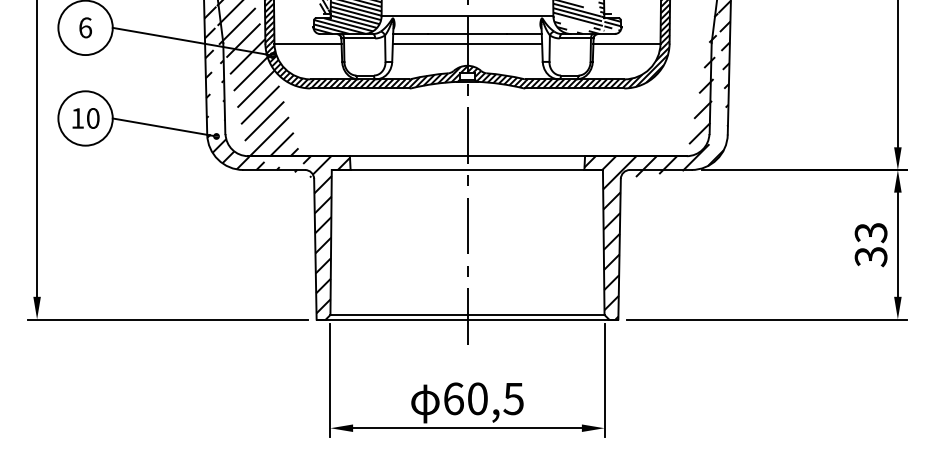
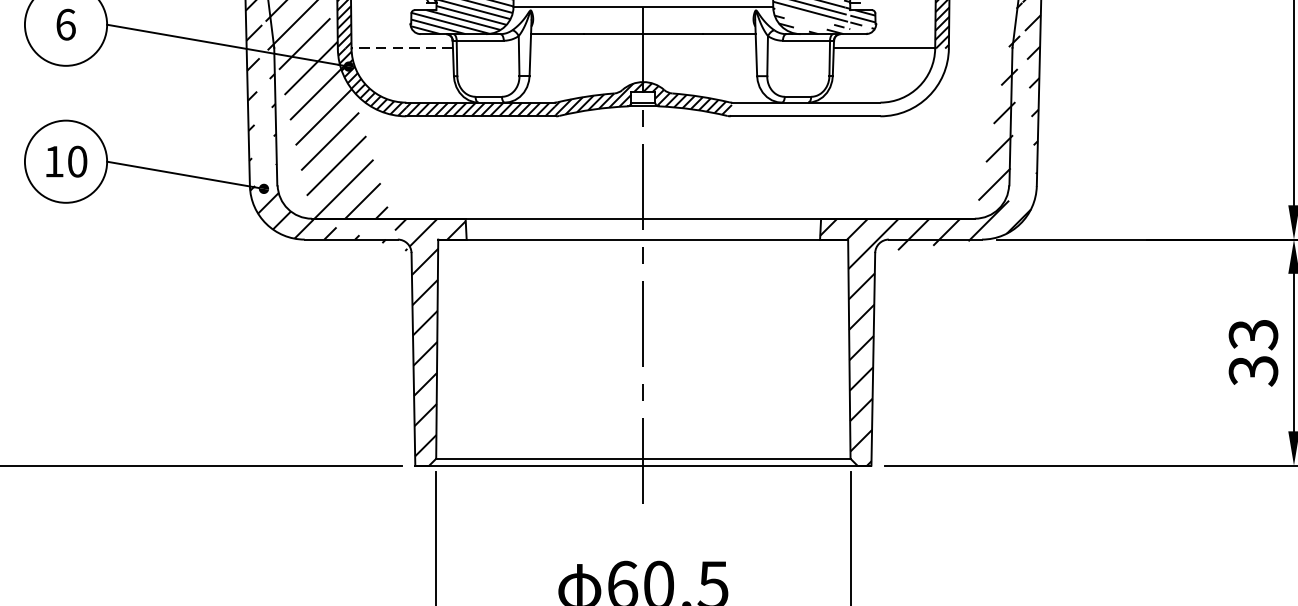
line: (308, 43) -> (403, 48), solid -> dashed
line: (467, 43) -> (643, 48), removed
hatch: (597, 65) -> (839, 81), removed

